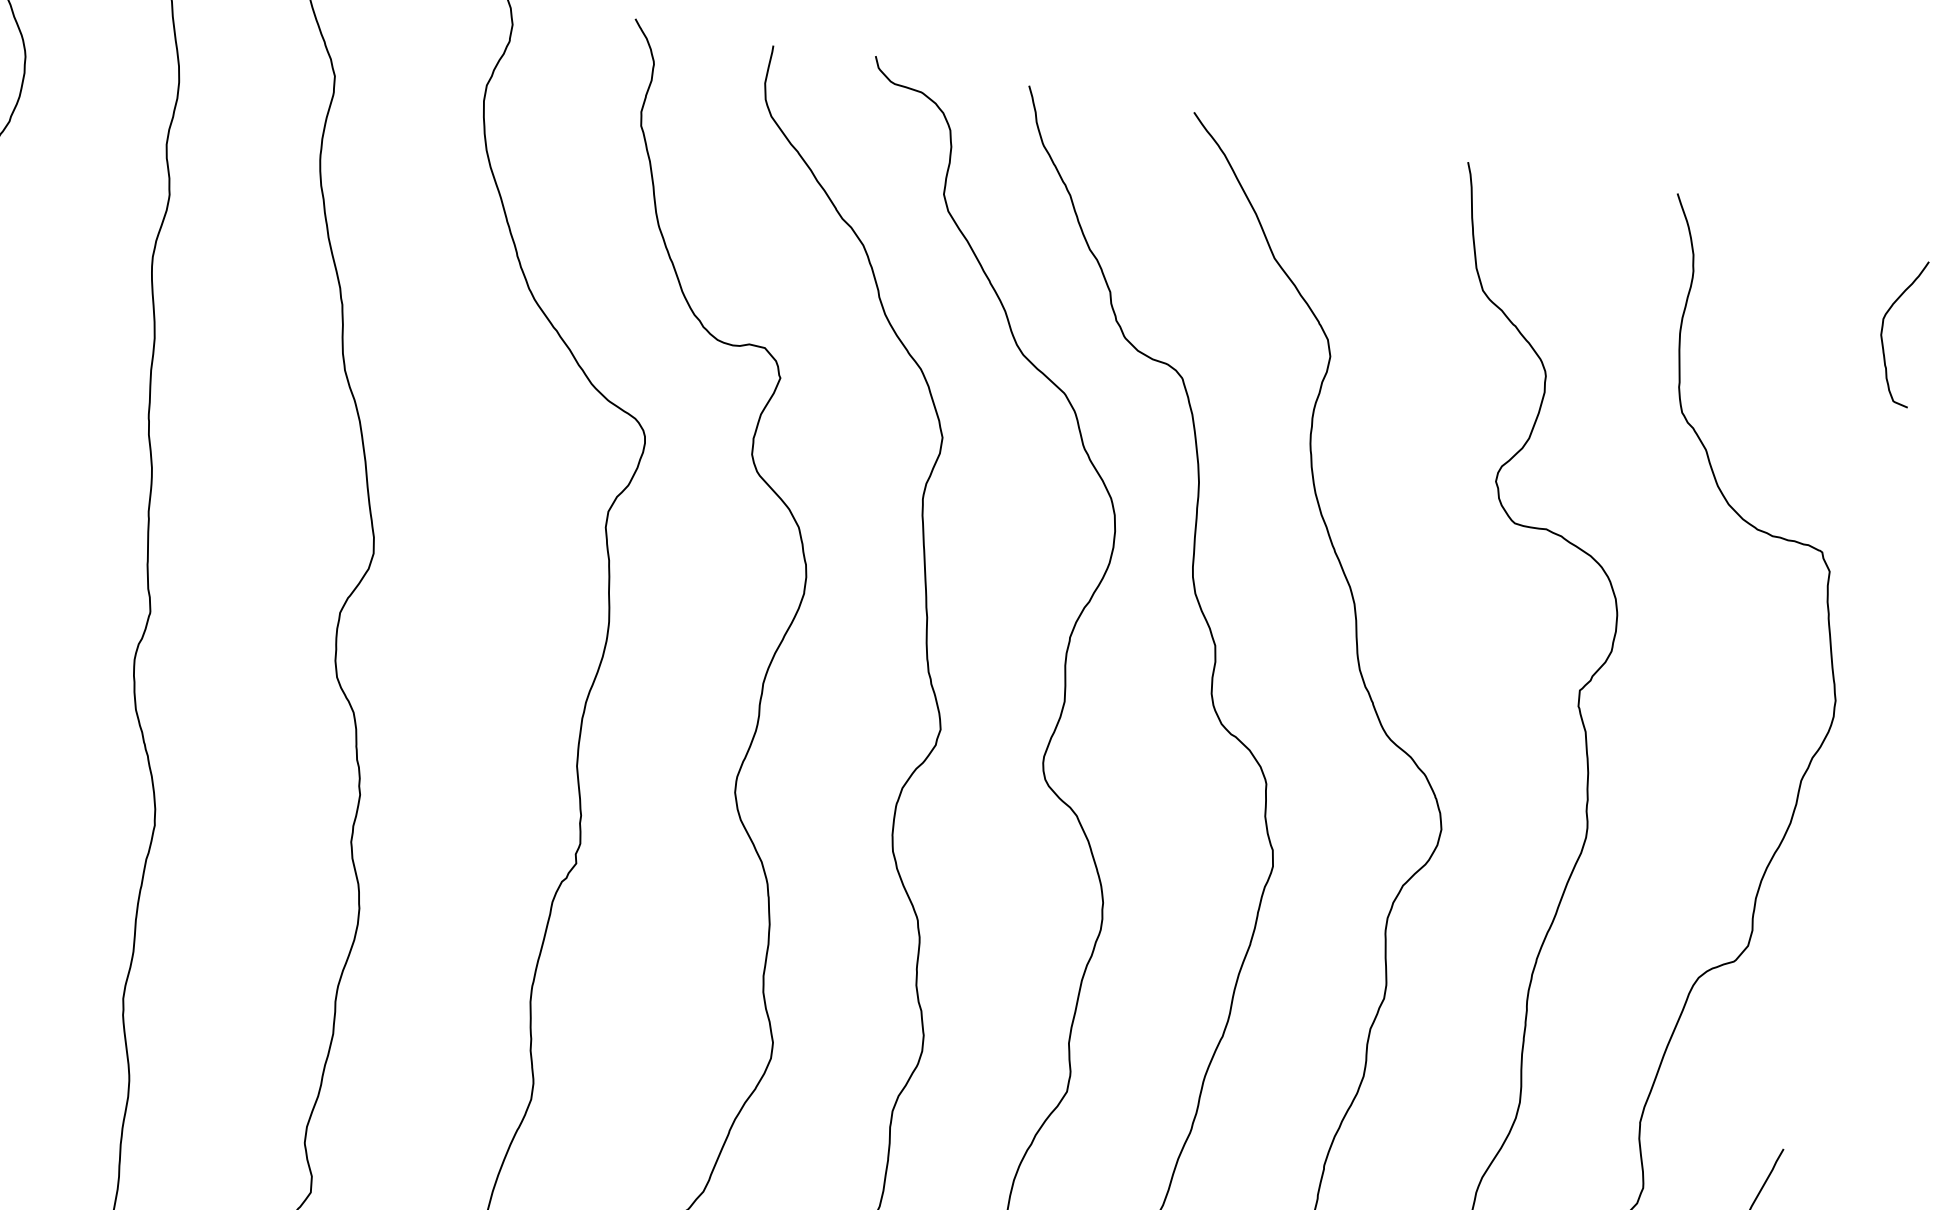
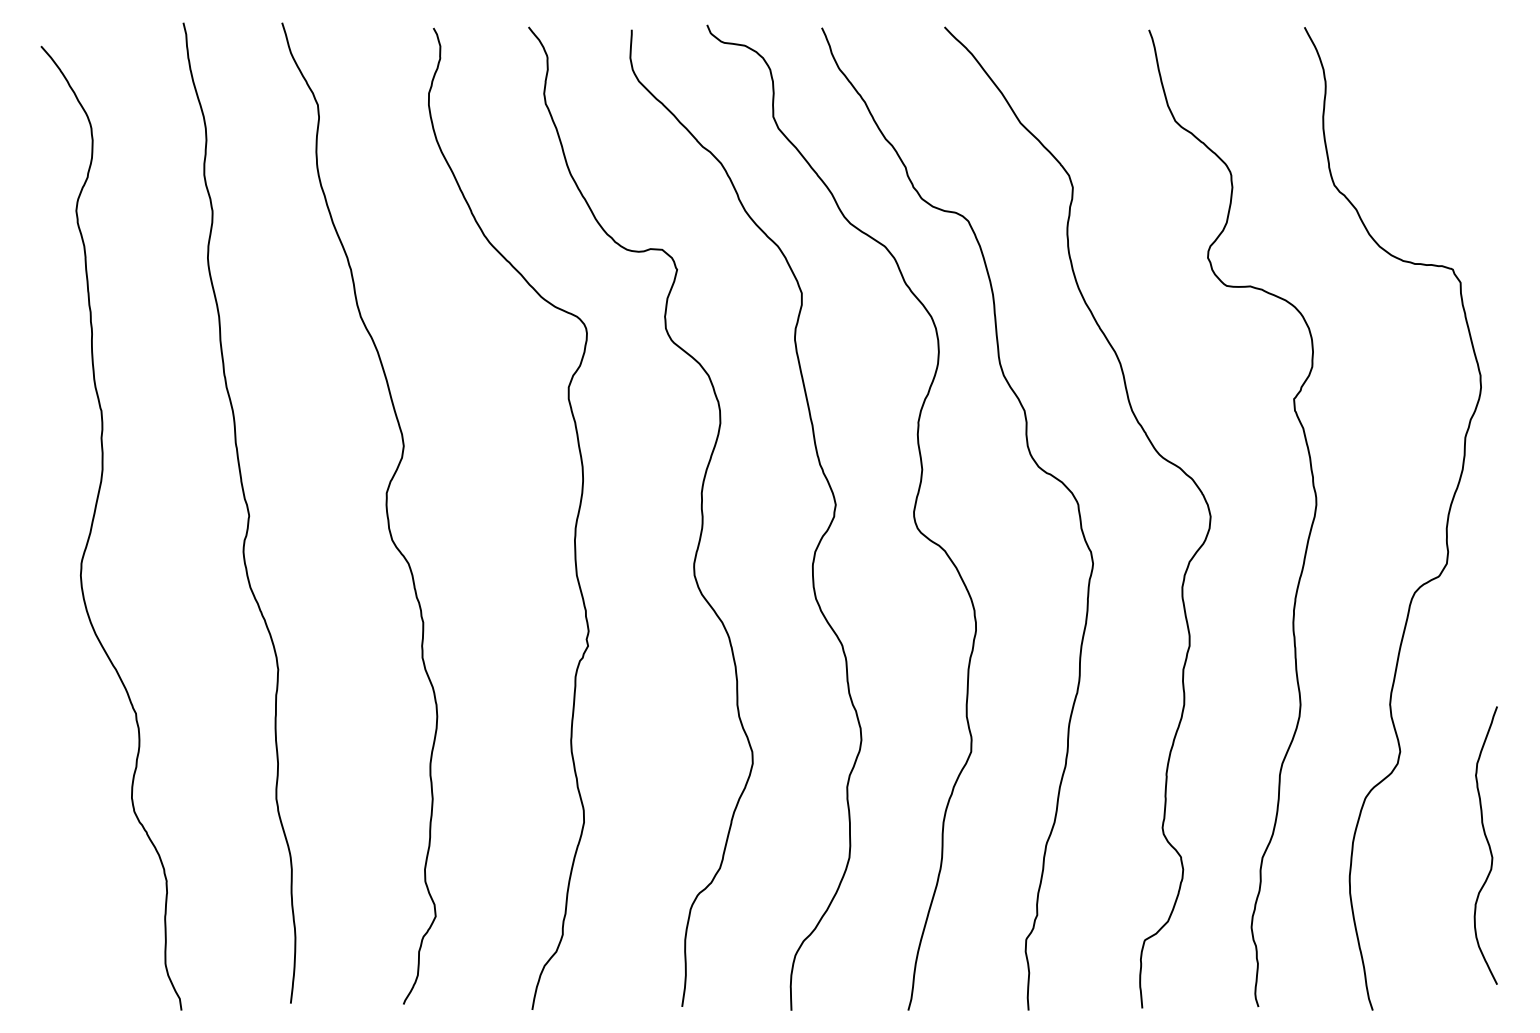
curve: (1883, 329) -> (1470, 100), removed

